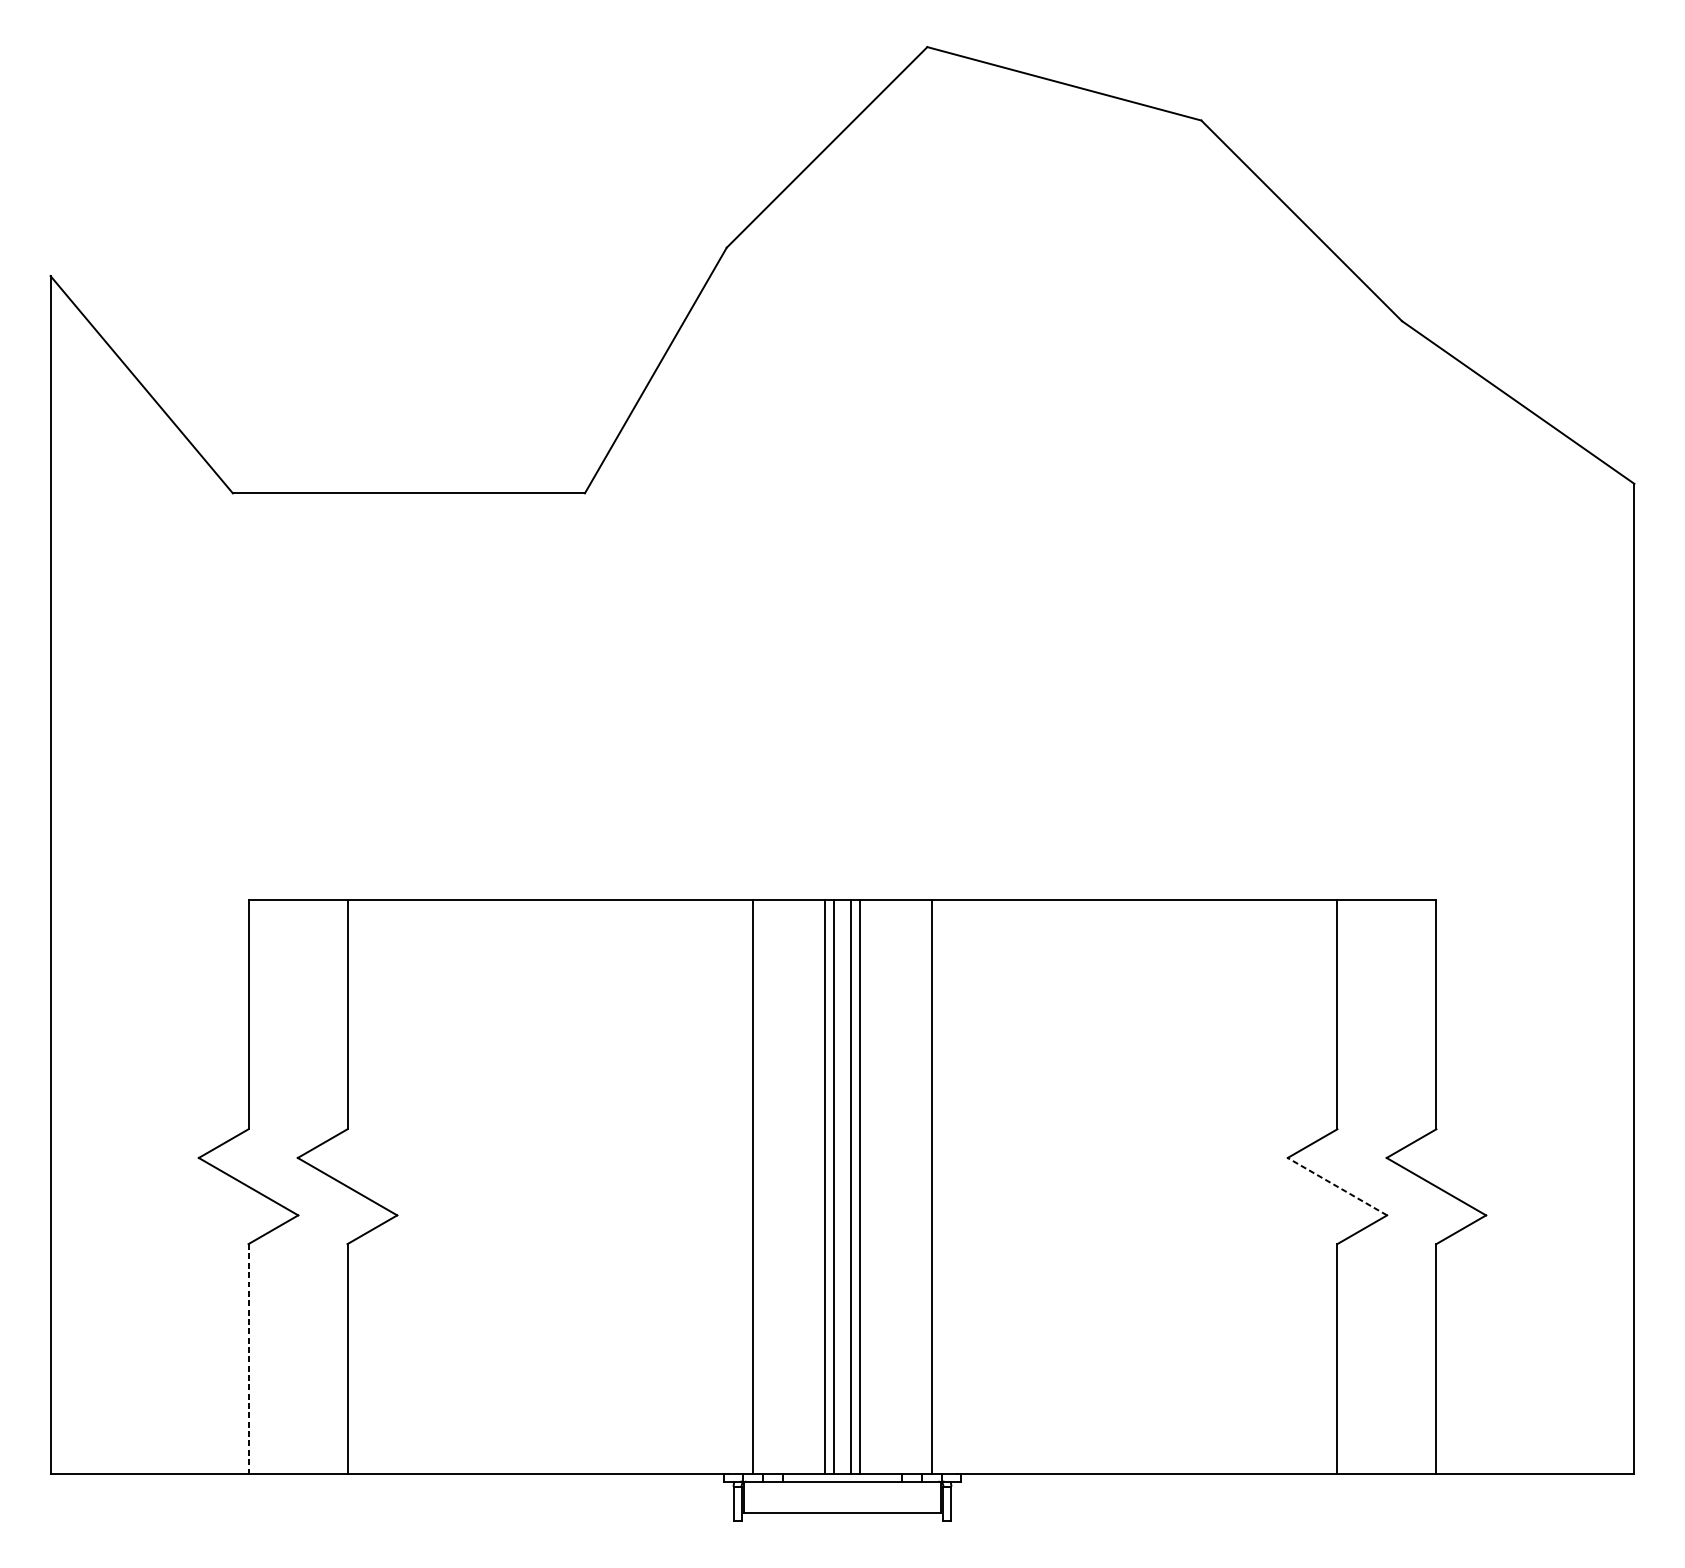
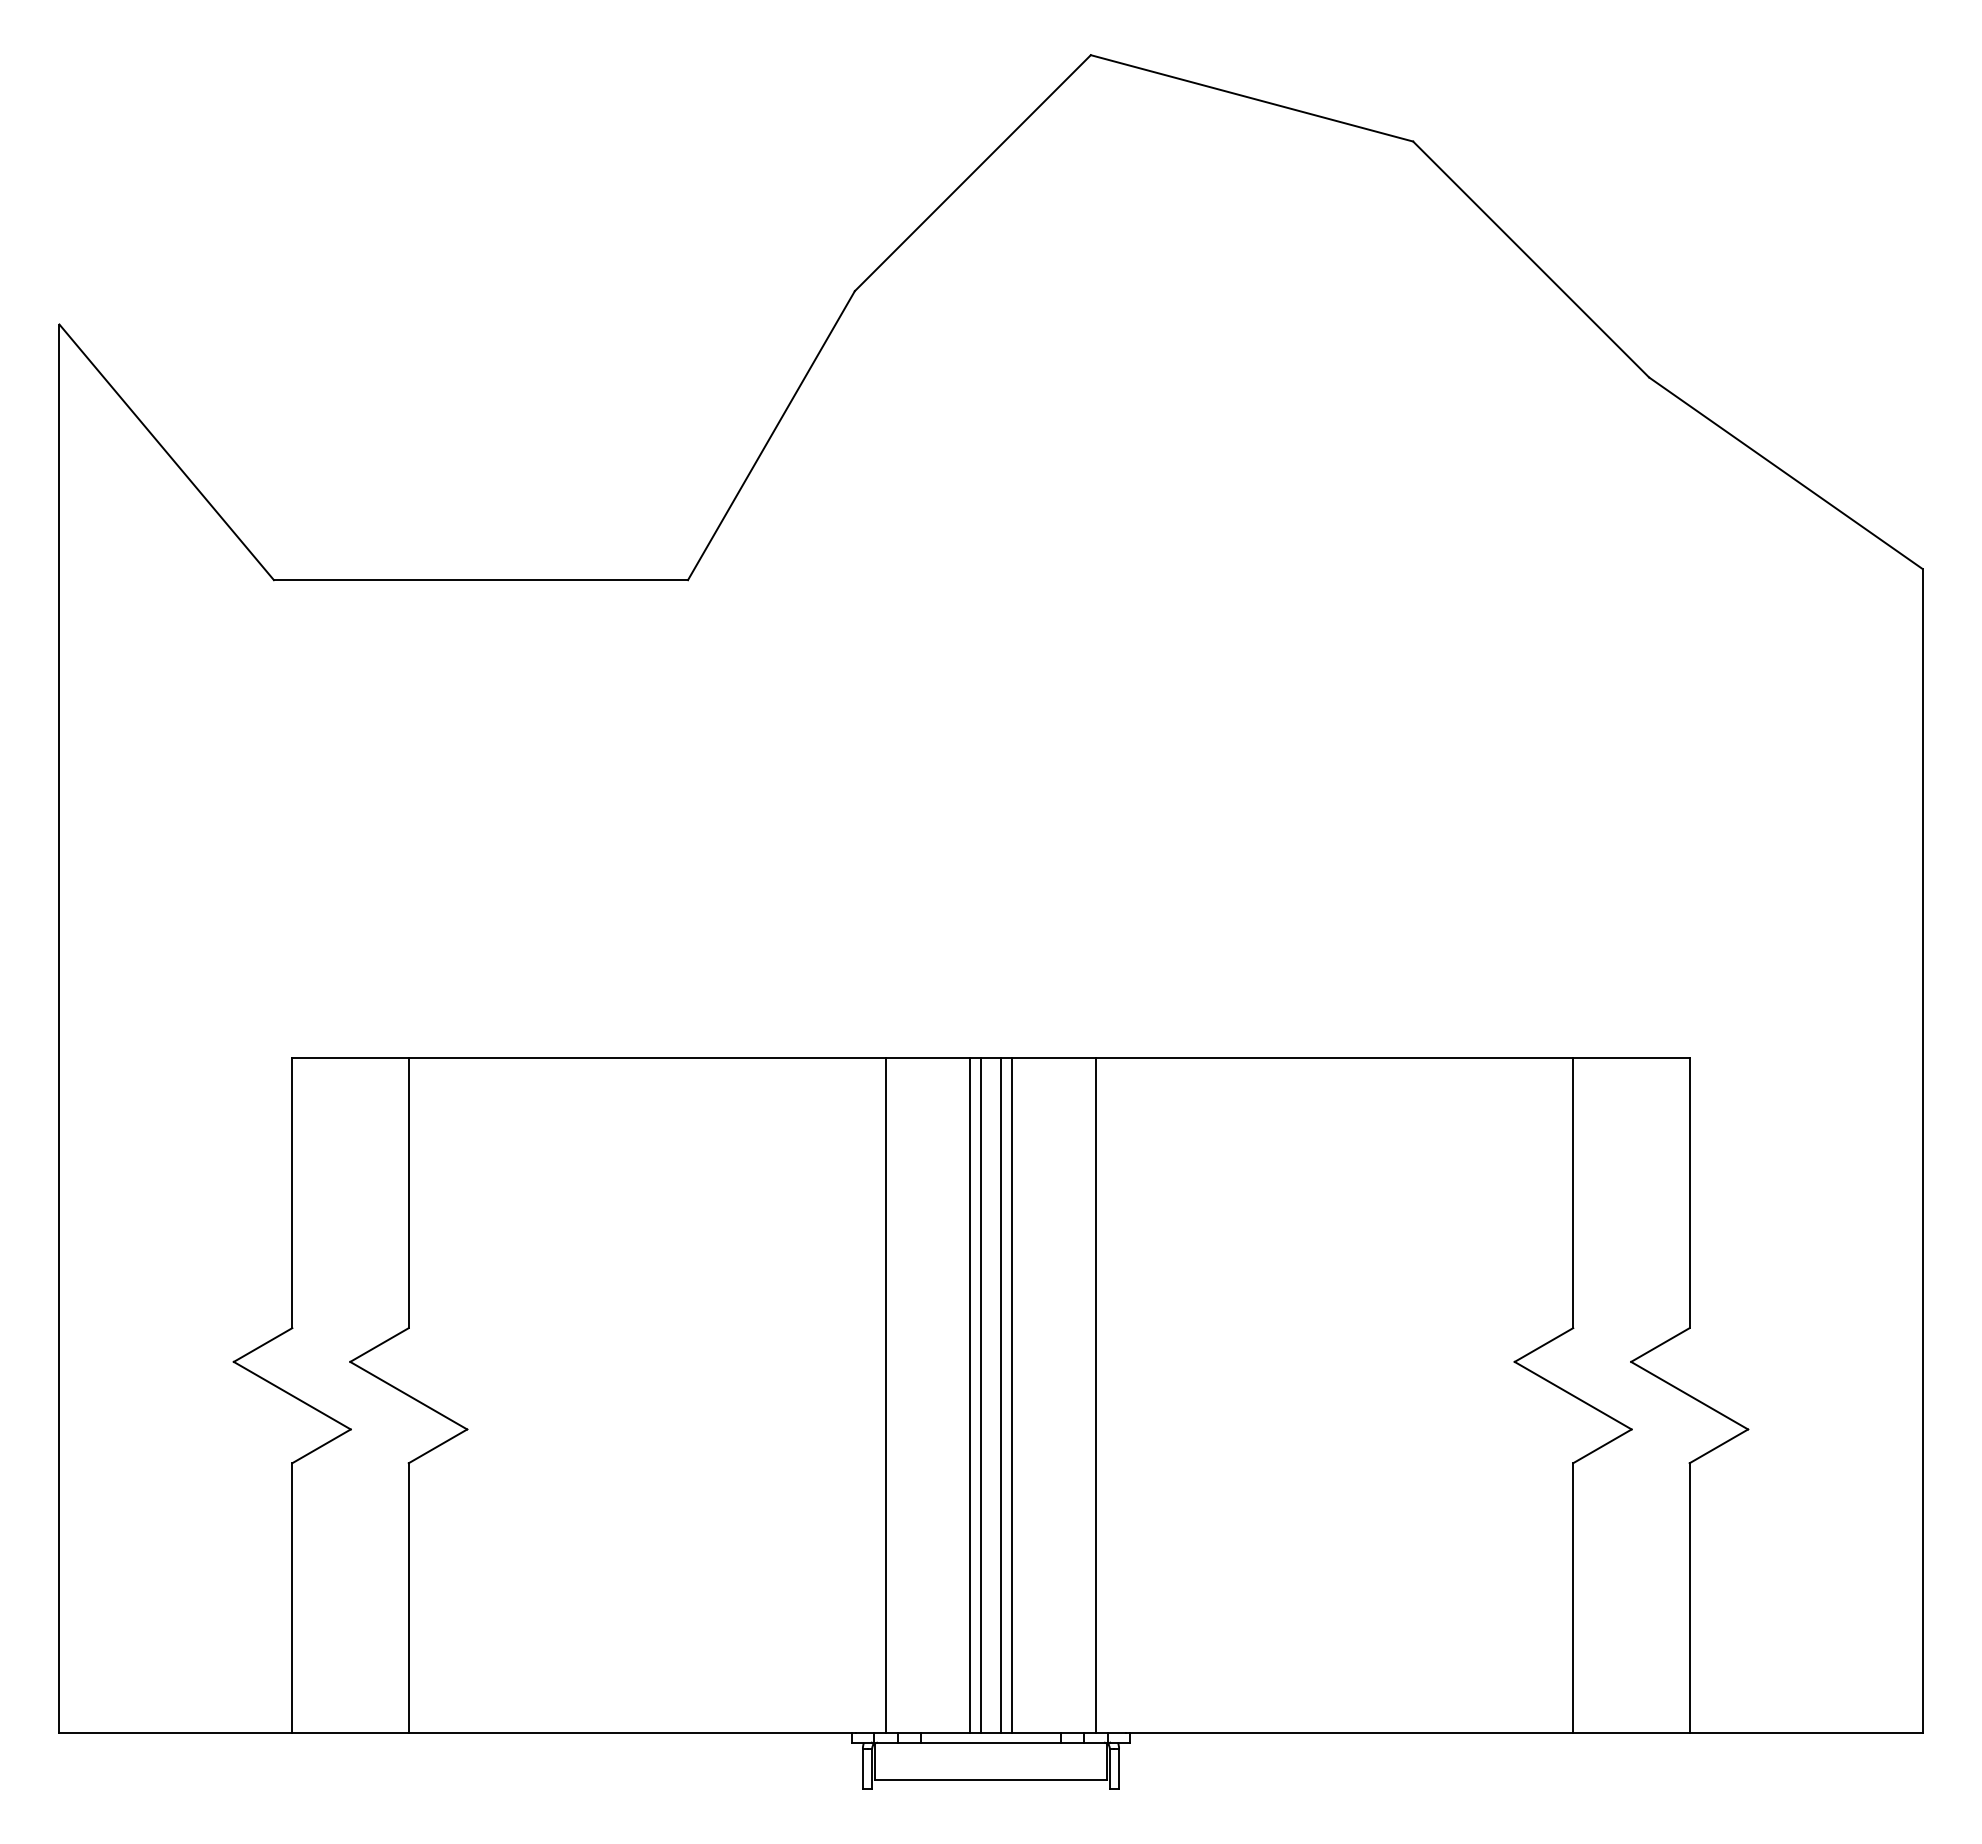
line: (1337, 1186) -> (1573, 1395), dashed -> solid
line: (248, 1359) -> (292, 1598), dashed -> solid

